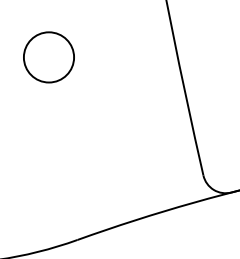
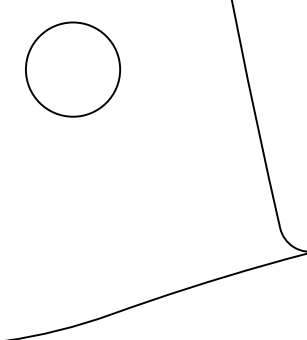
circle: (48, 57) -> (72, 69), size x1.4

